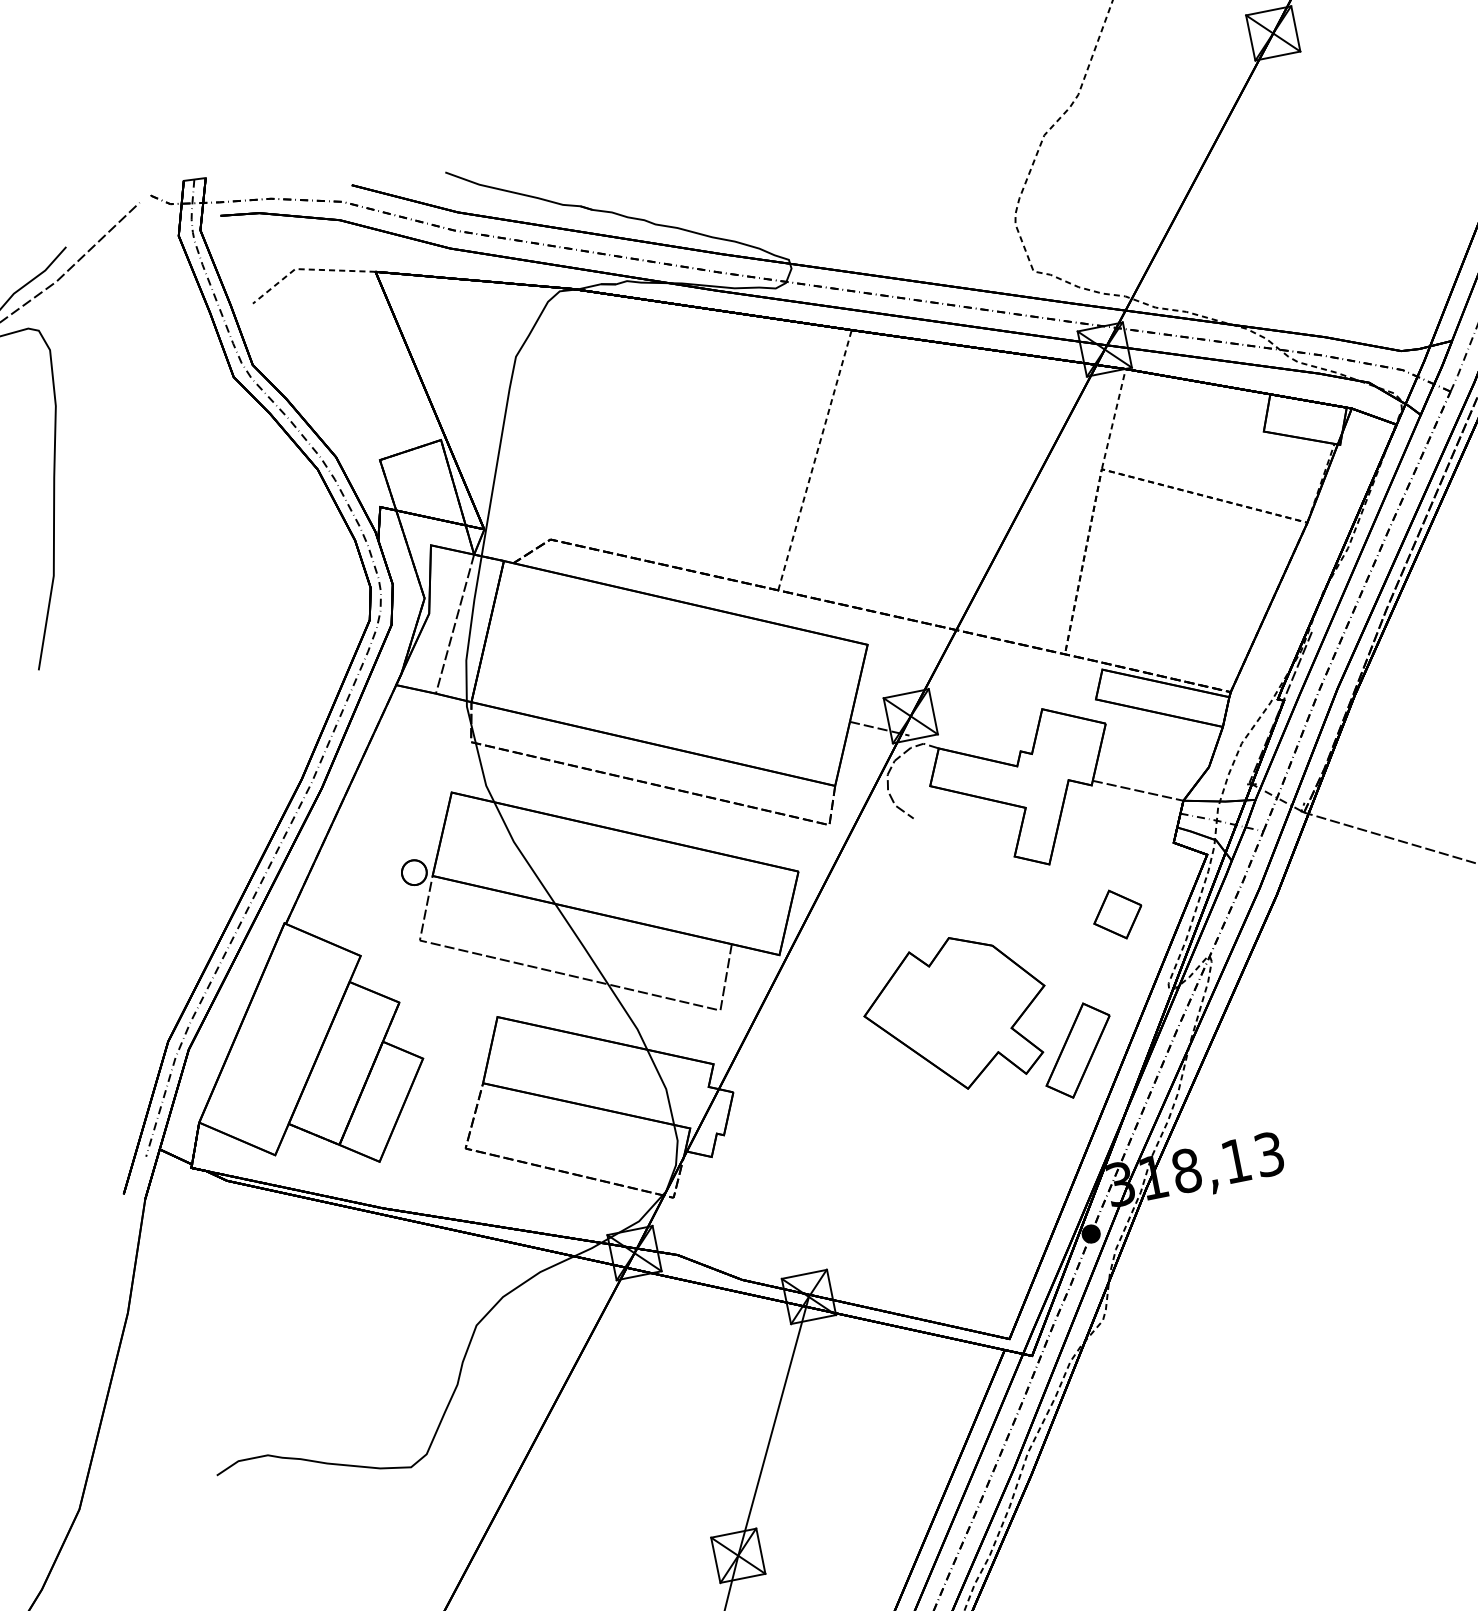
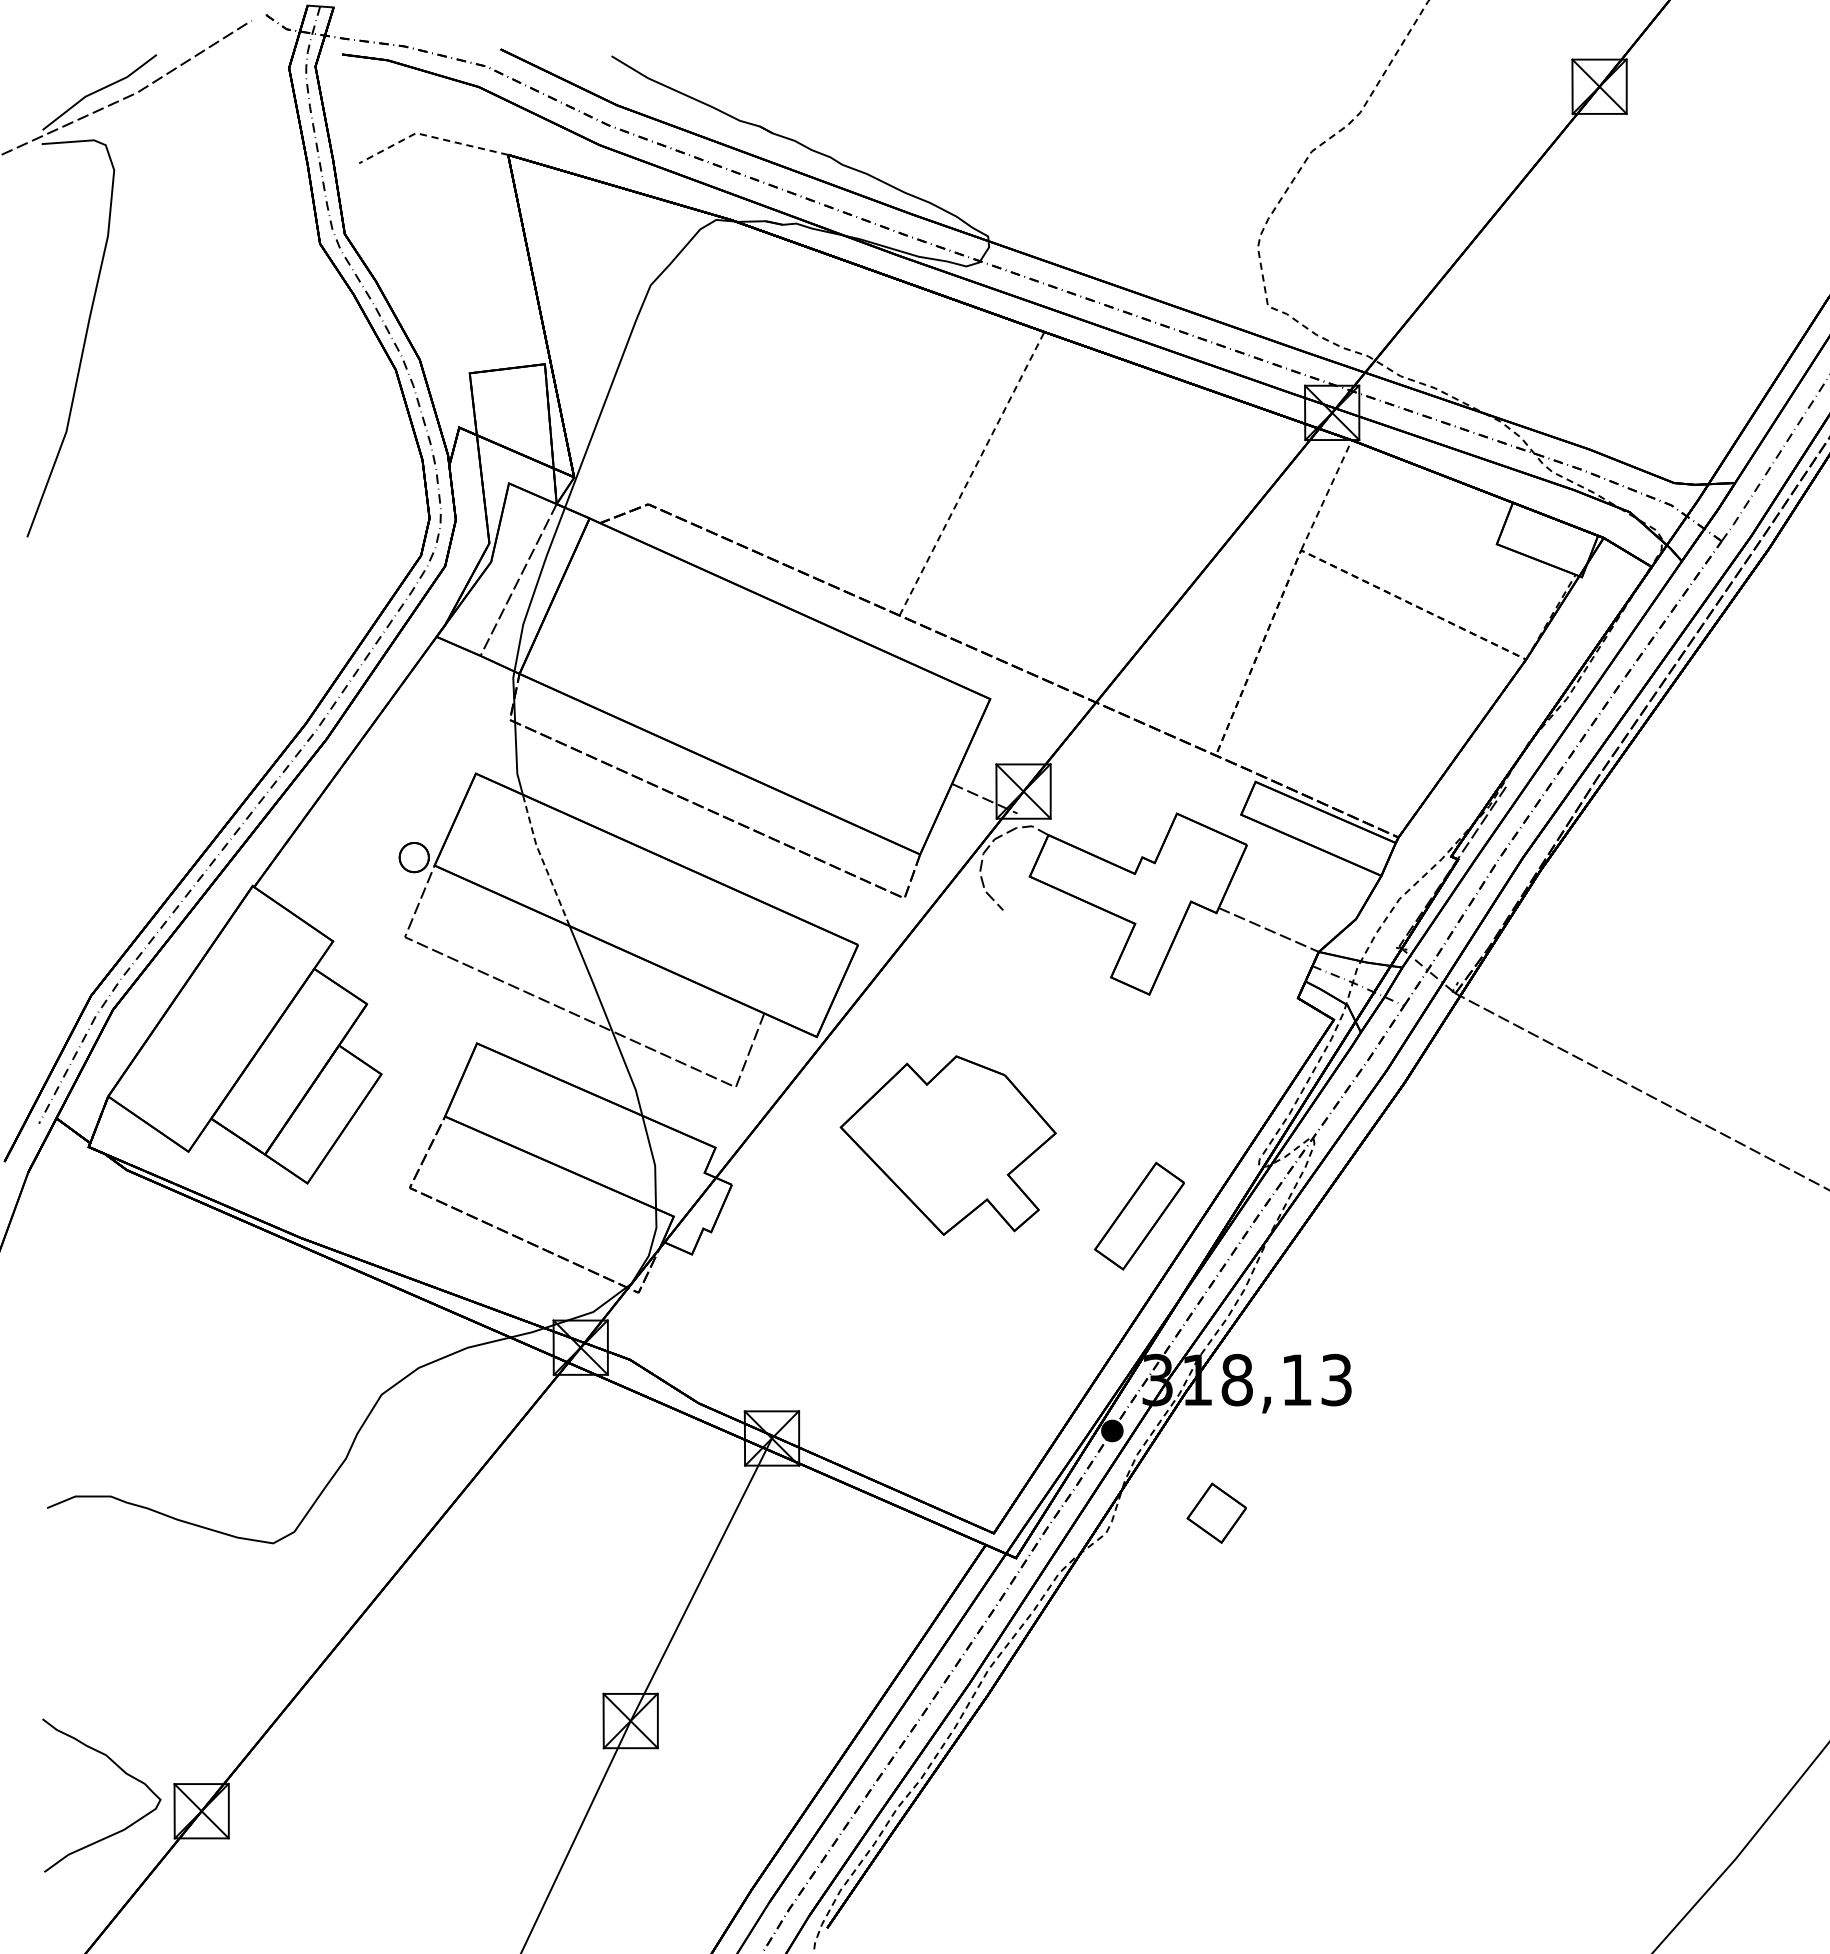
line: (521, 853) -> (542, 860), solid -> dashed
part: (1117, 914) -> (1216, 1512), moved
part: (956, 1013) -> (947, 1145), moved

